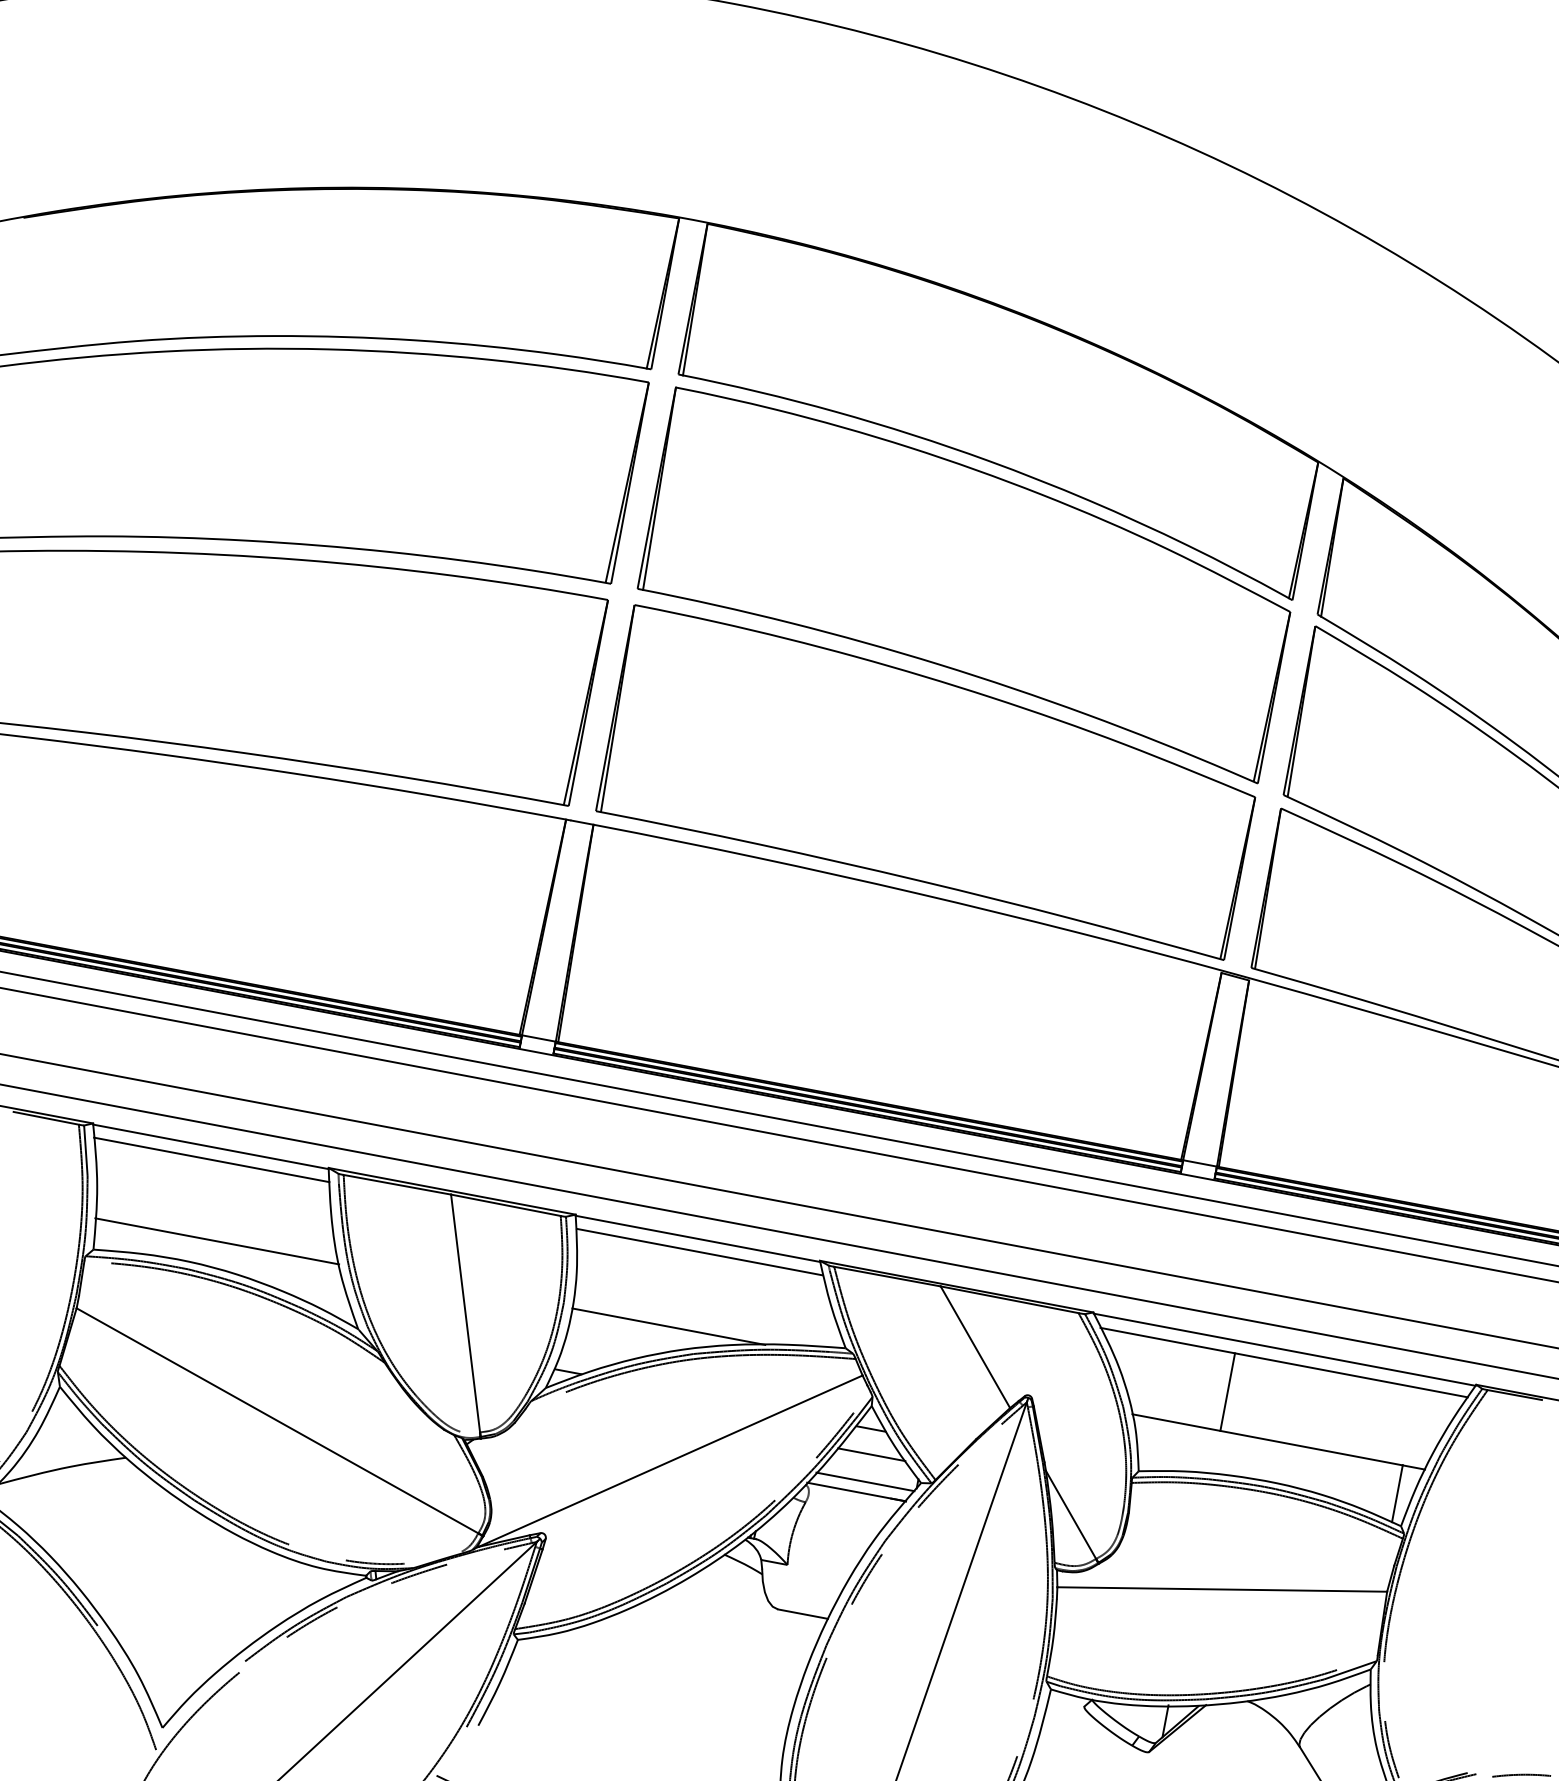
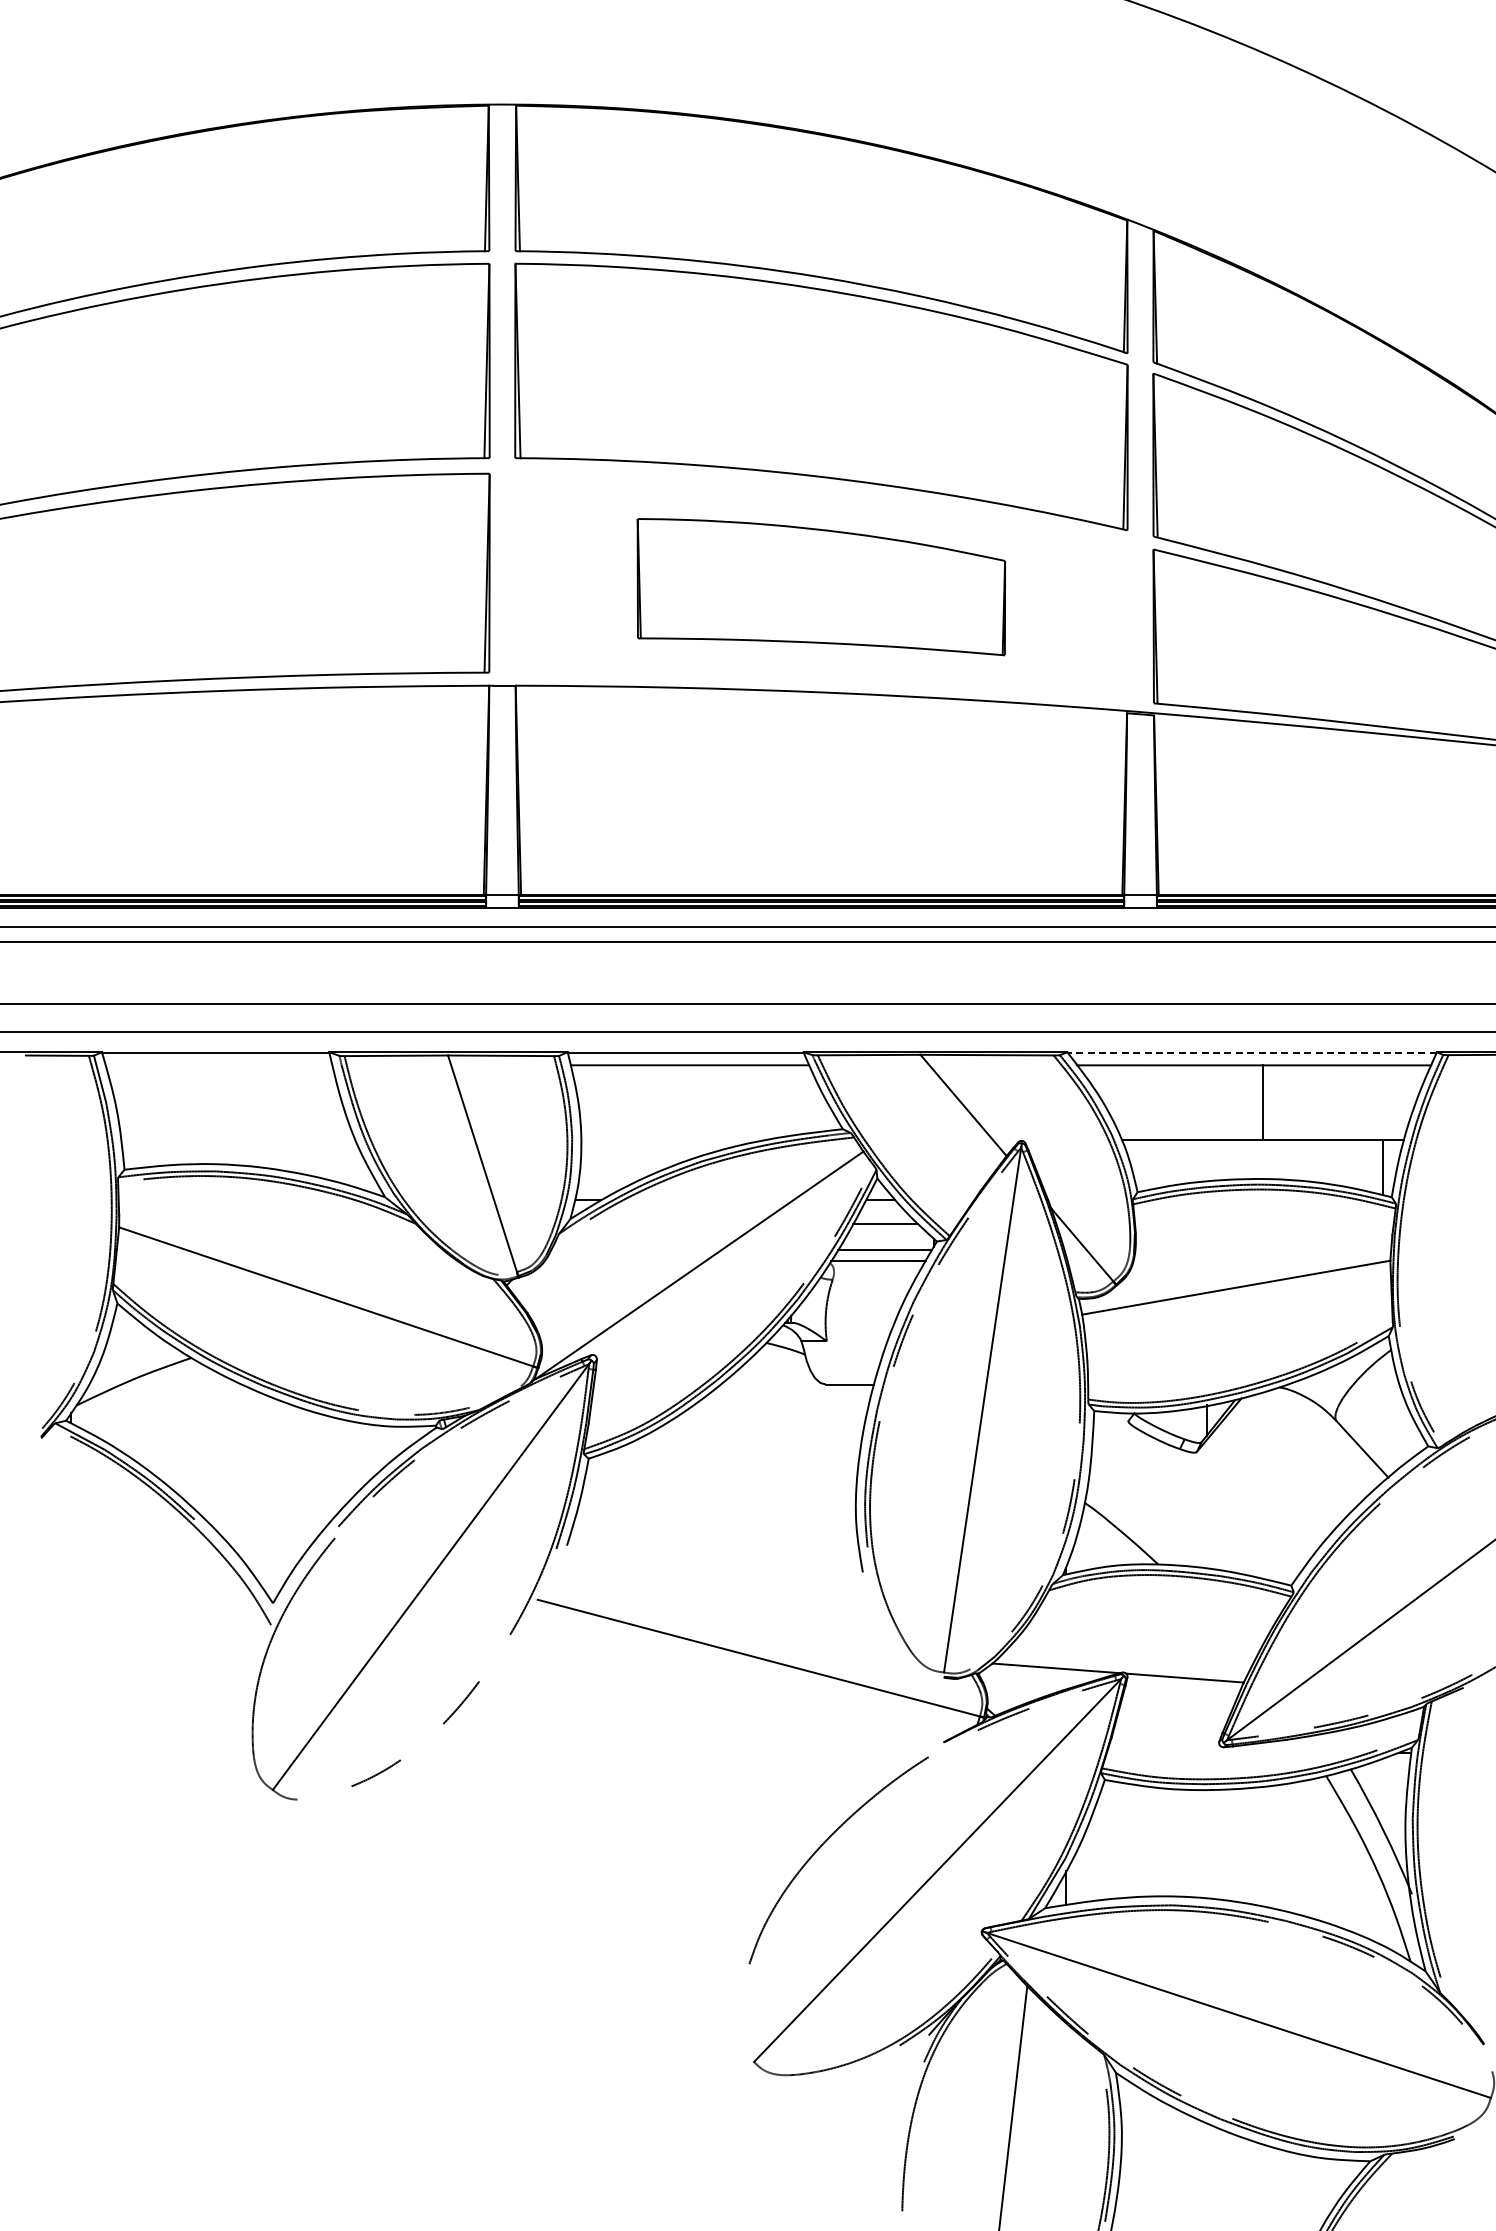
part: (929, 781) -> (821, 586), size x0.6
line: (211, 1160) -> (218, 1065), removed
line: (217, 1241) -> (238, 1140), removed
line: (669, 1326) -> (674, 1140), removed
line: (1283, 1349) -> (1251, 1053), solid -> dashed
line: (1227, 1391) -> (1262, 1102), moved

